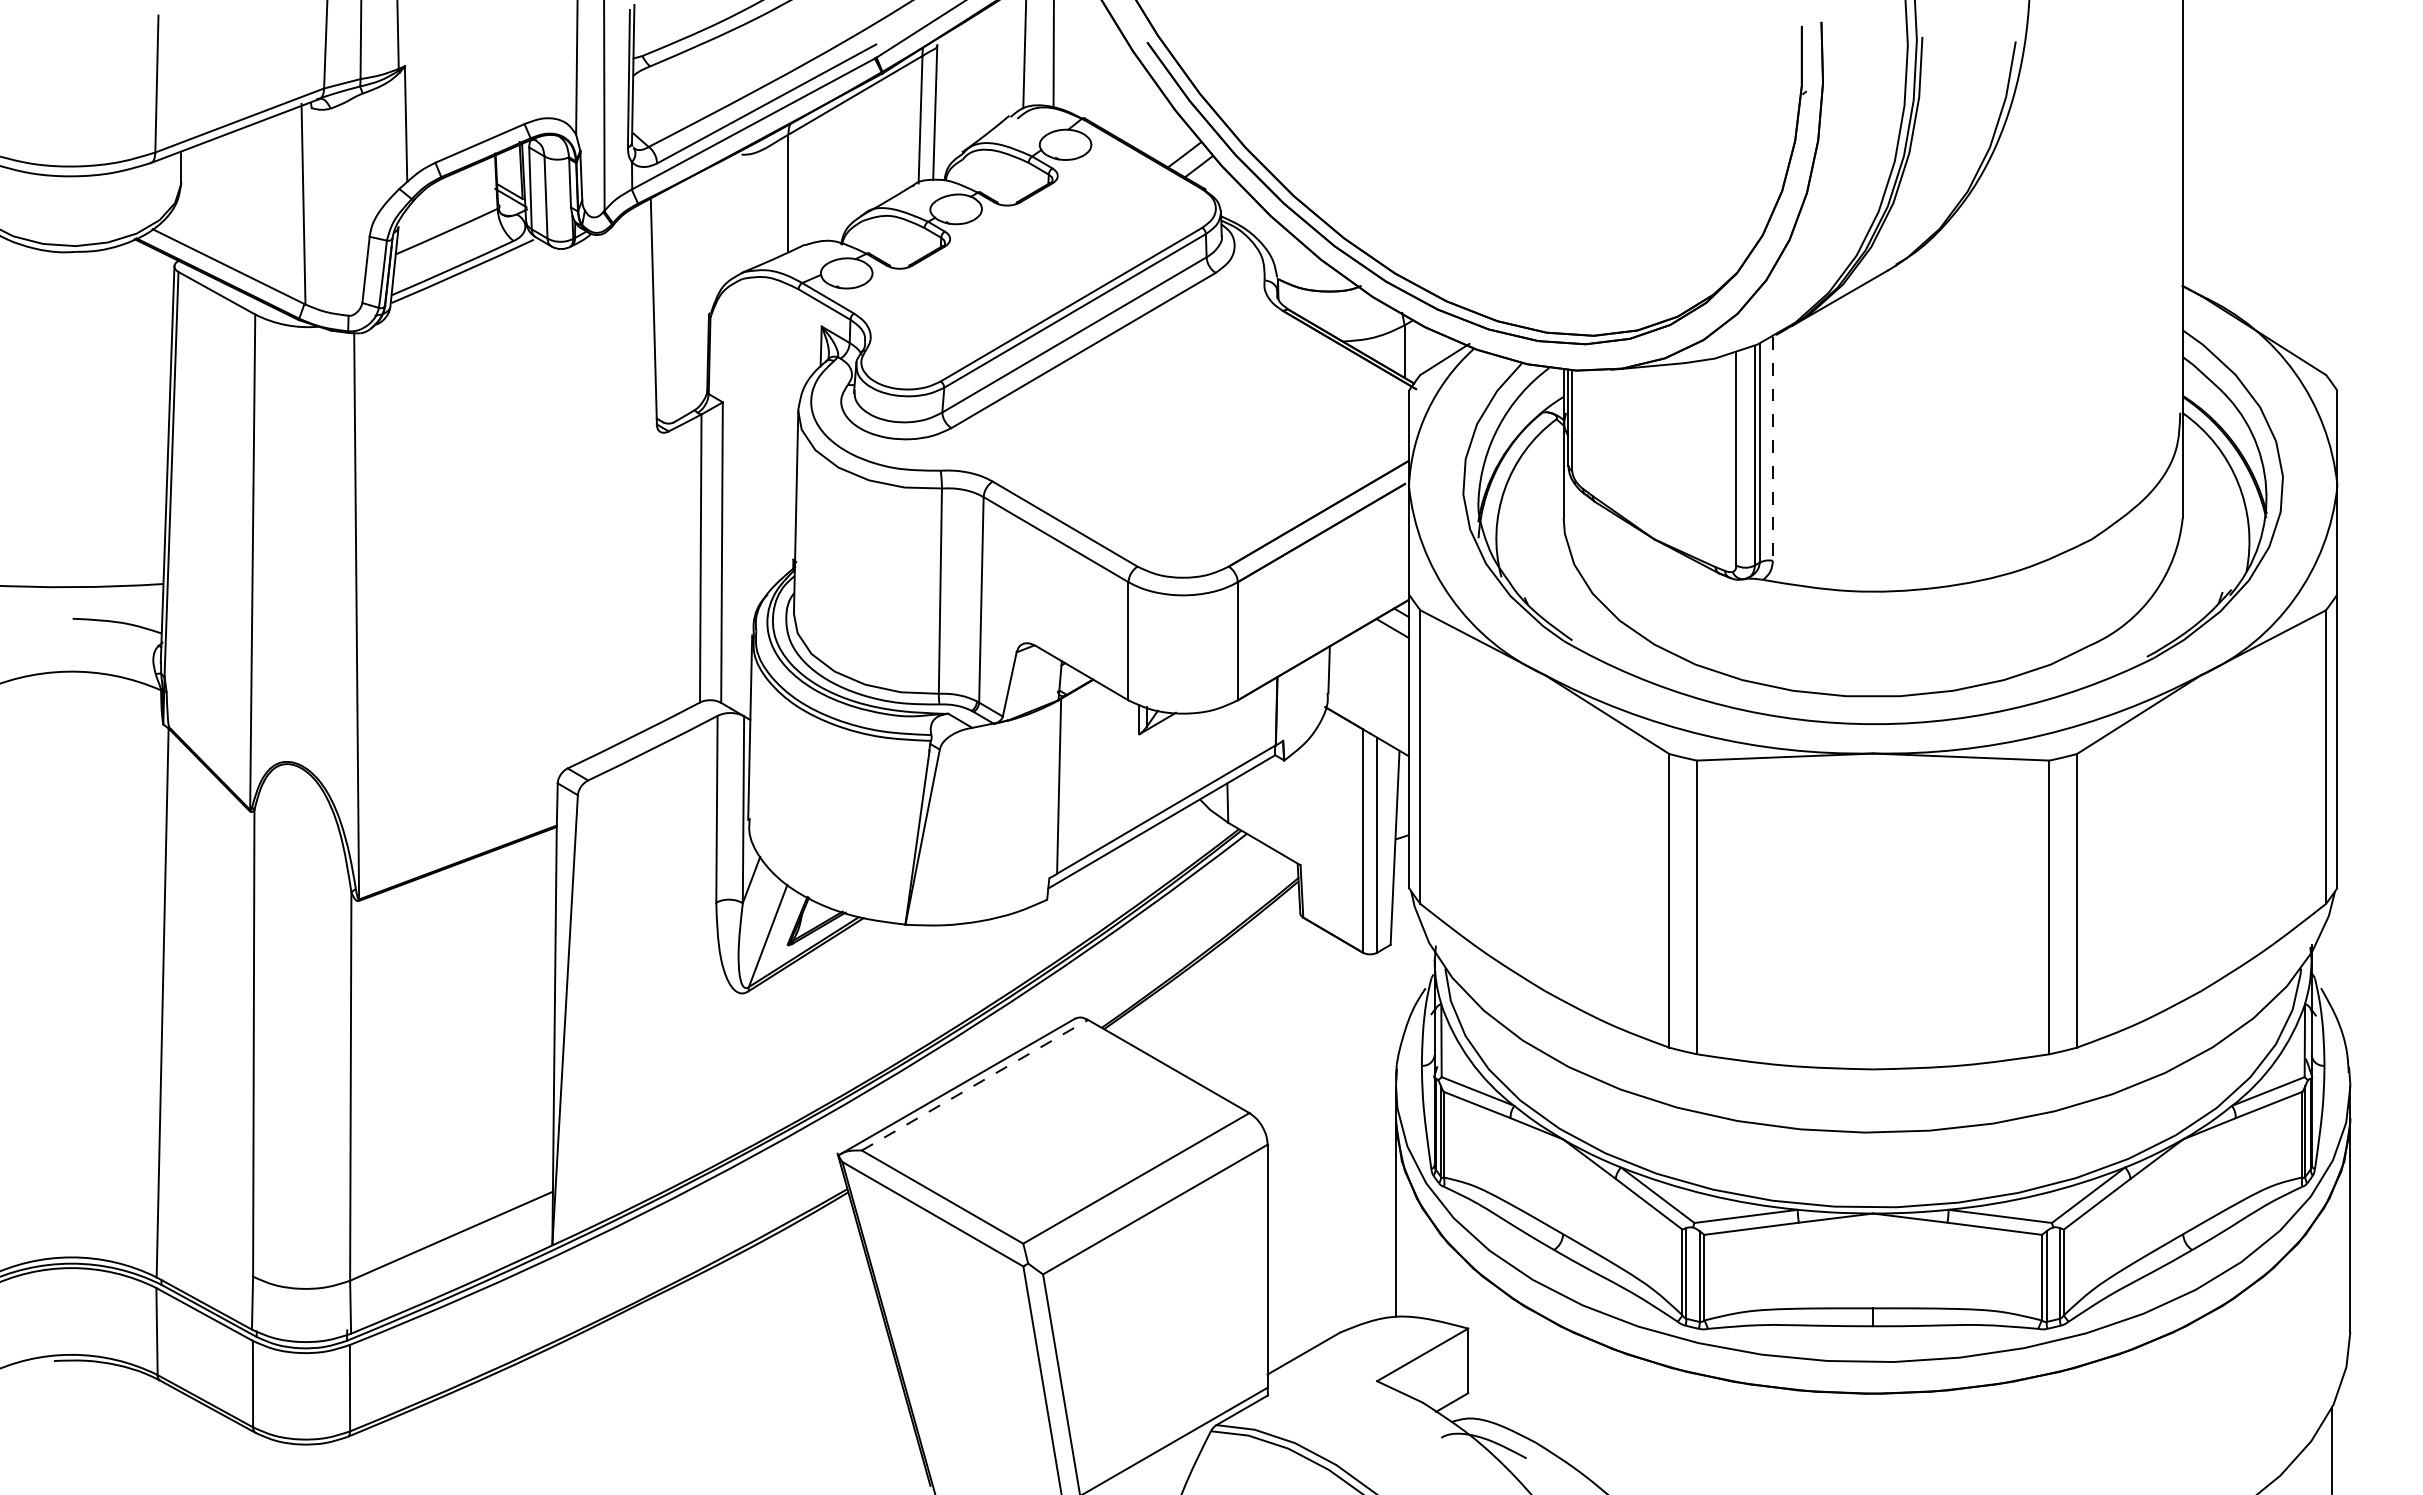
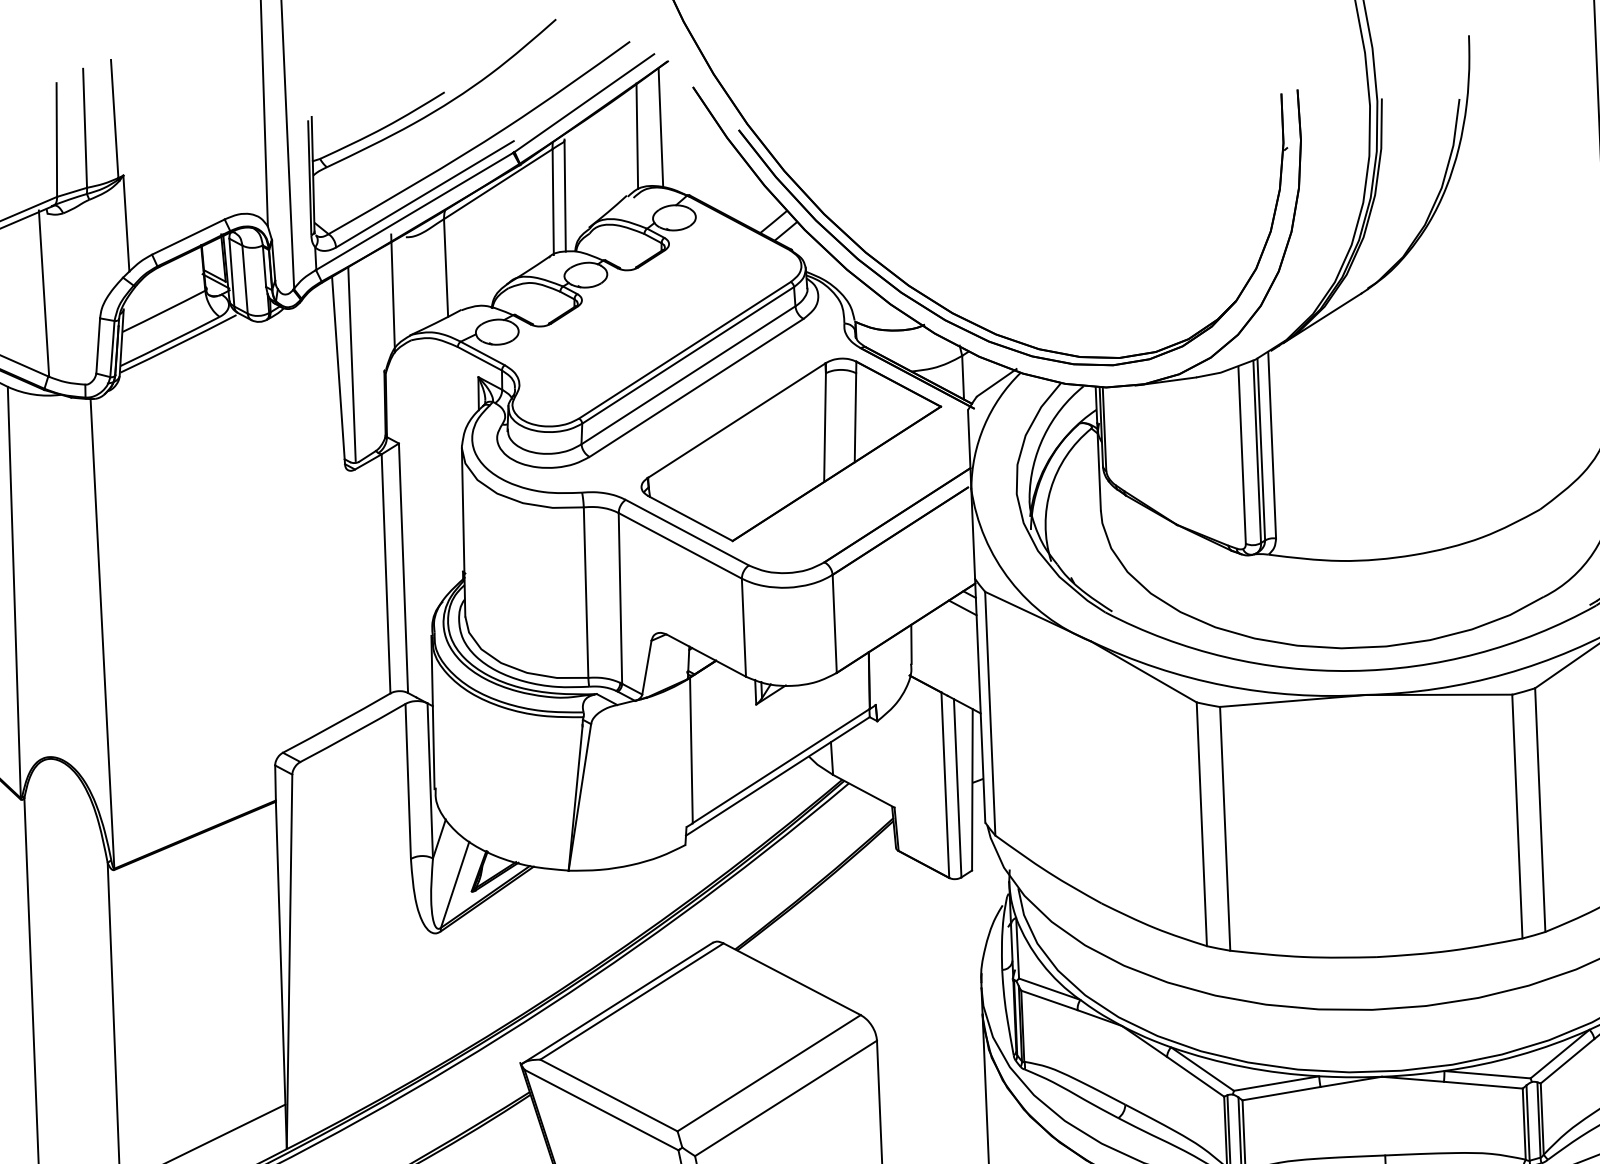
line: (723, 221) -> (393, 293), added
line: (669, 304) -> (351, 364), added
part: (1194, 429) -> (791, 449), added
line: (1772, 448) -> (1271, 445), dashed -> solid
line: (974, 1085) -> (631, 1001), dashed -> solid

